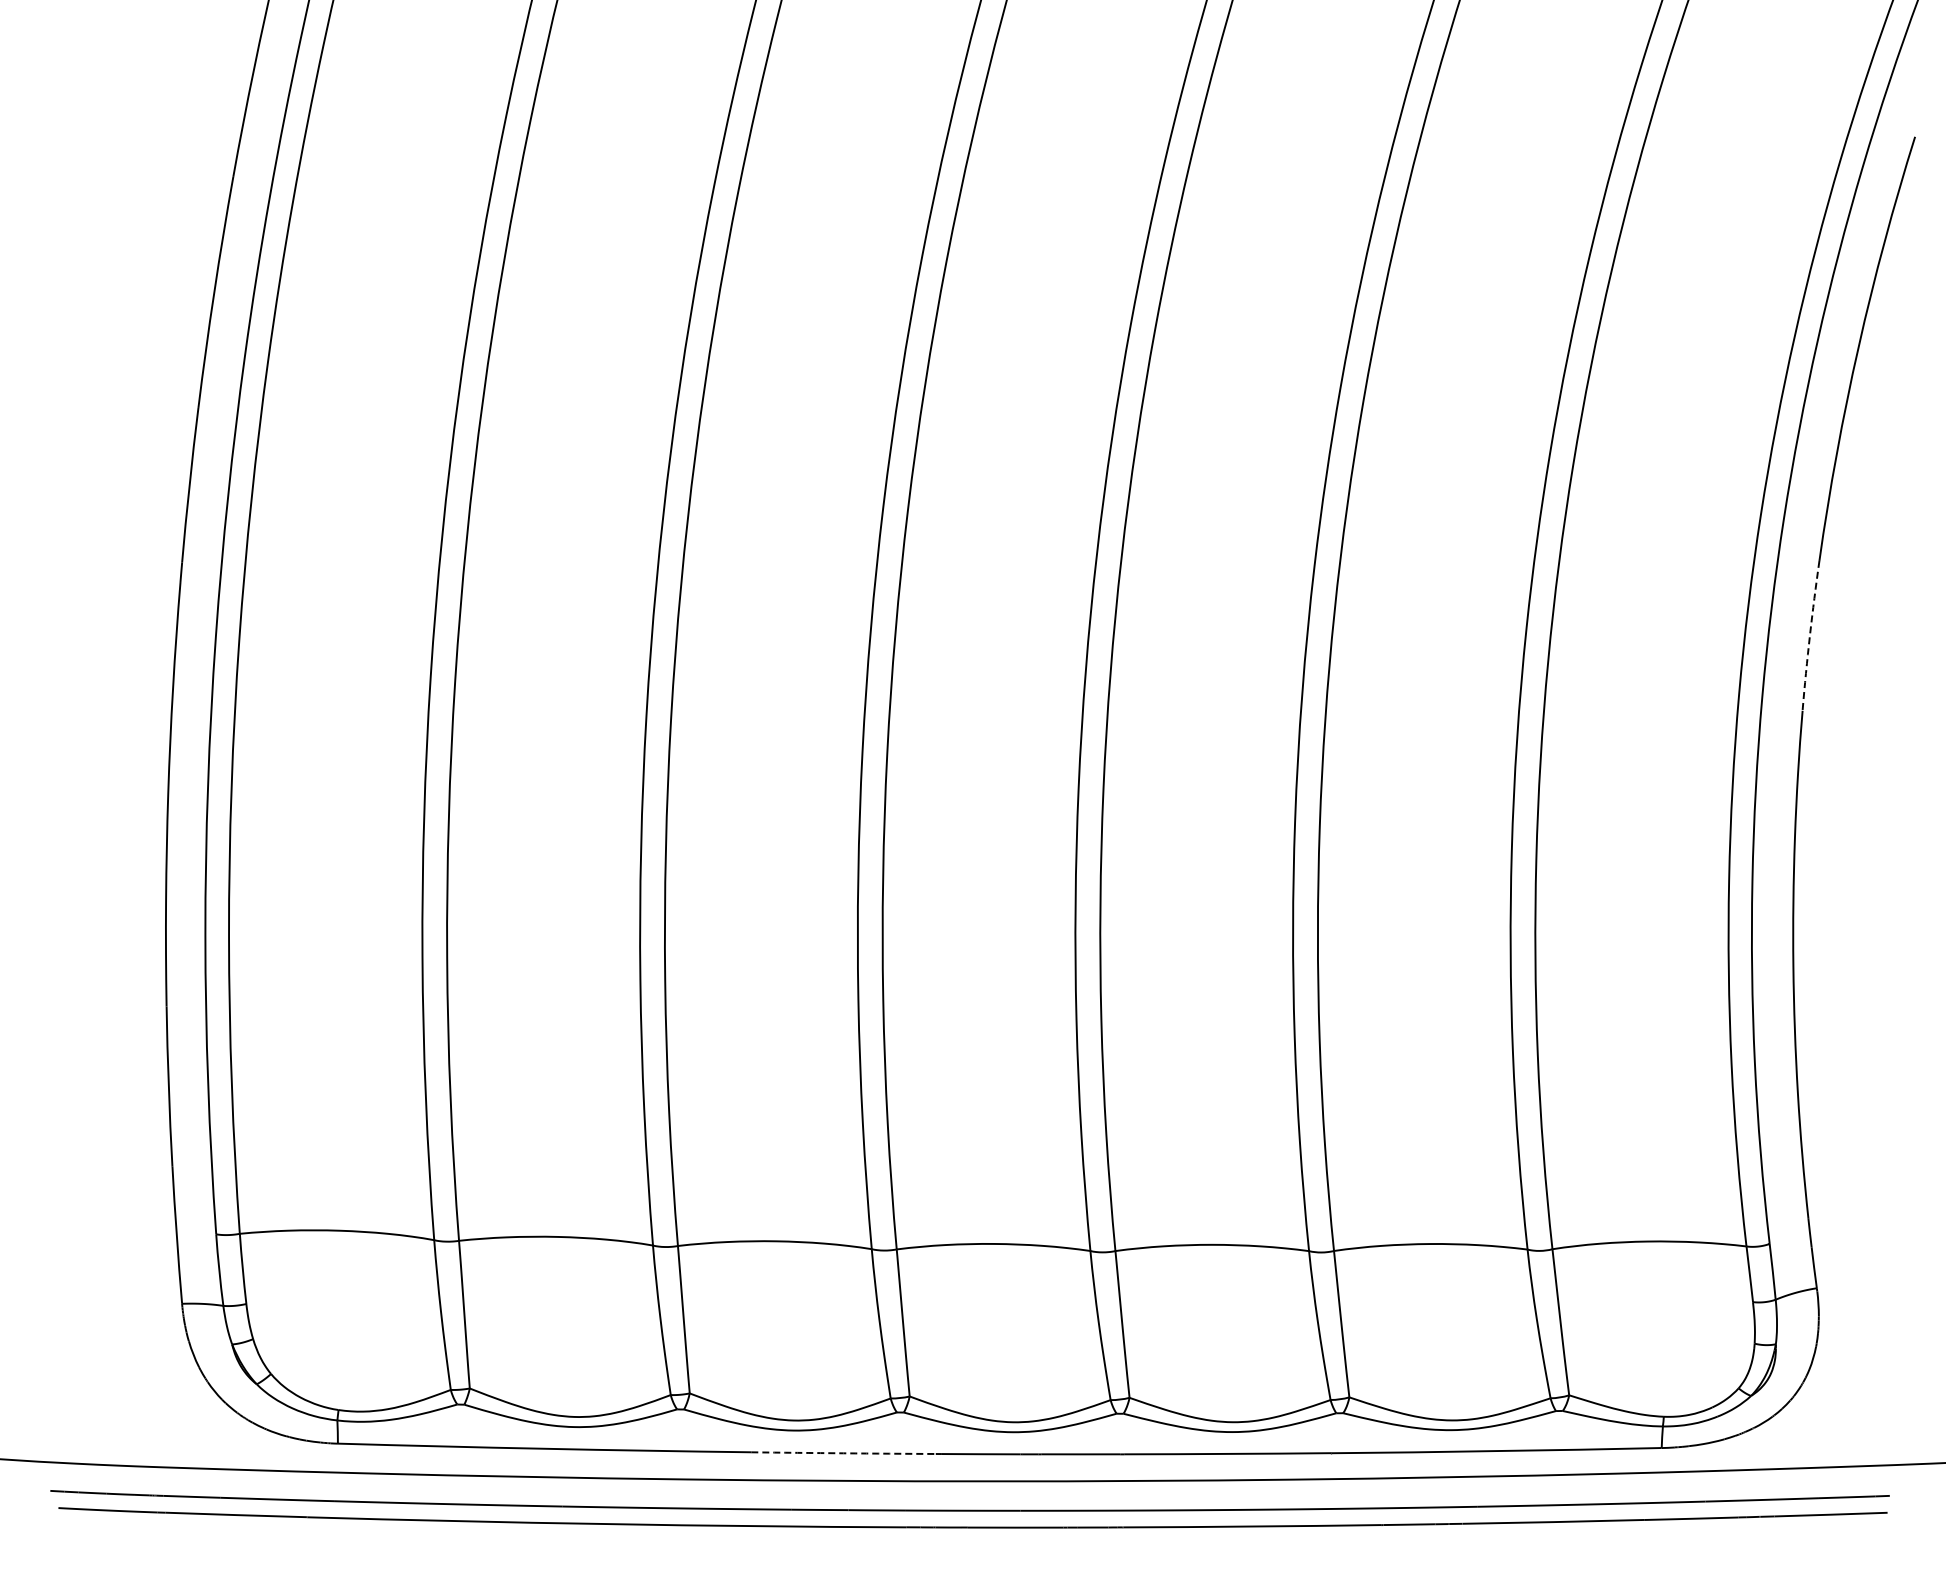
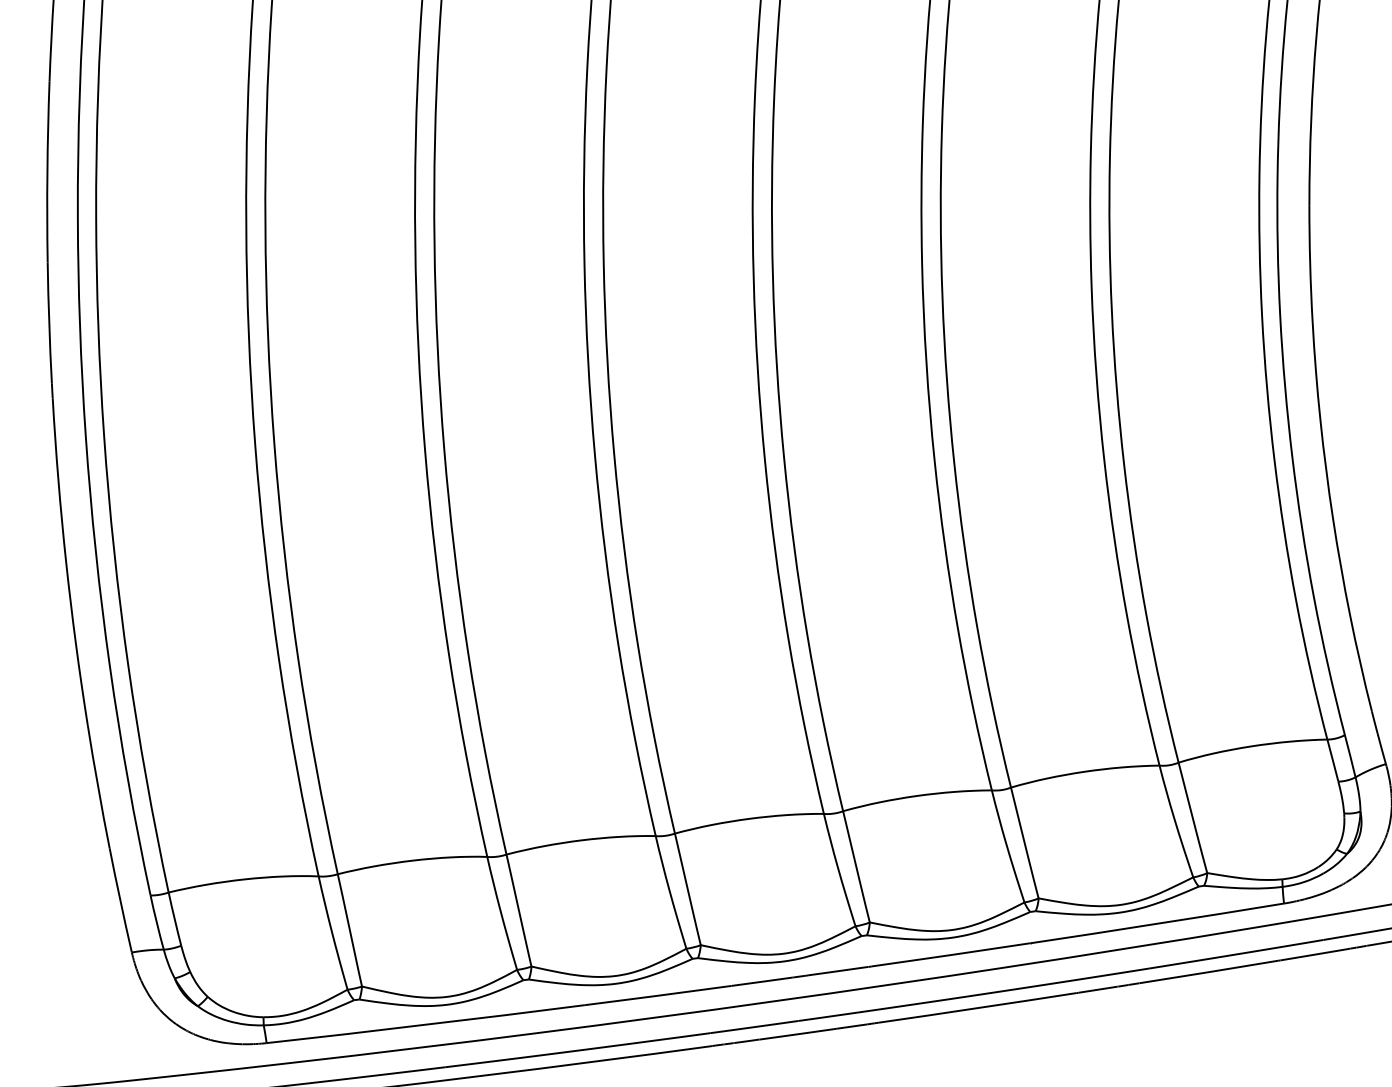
arc: (1809, 635) -> (1309, 263), dashed -> solid
arc: (843, 1453) -> (656, 996), dashed -> solid

